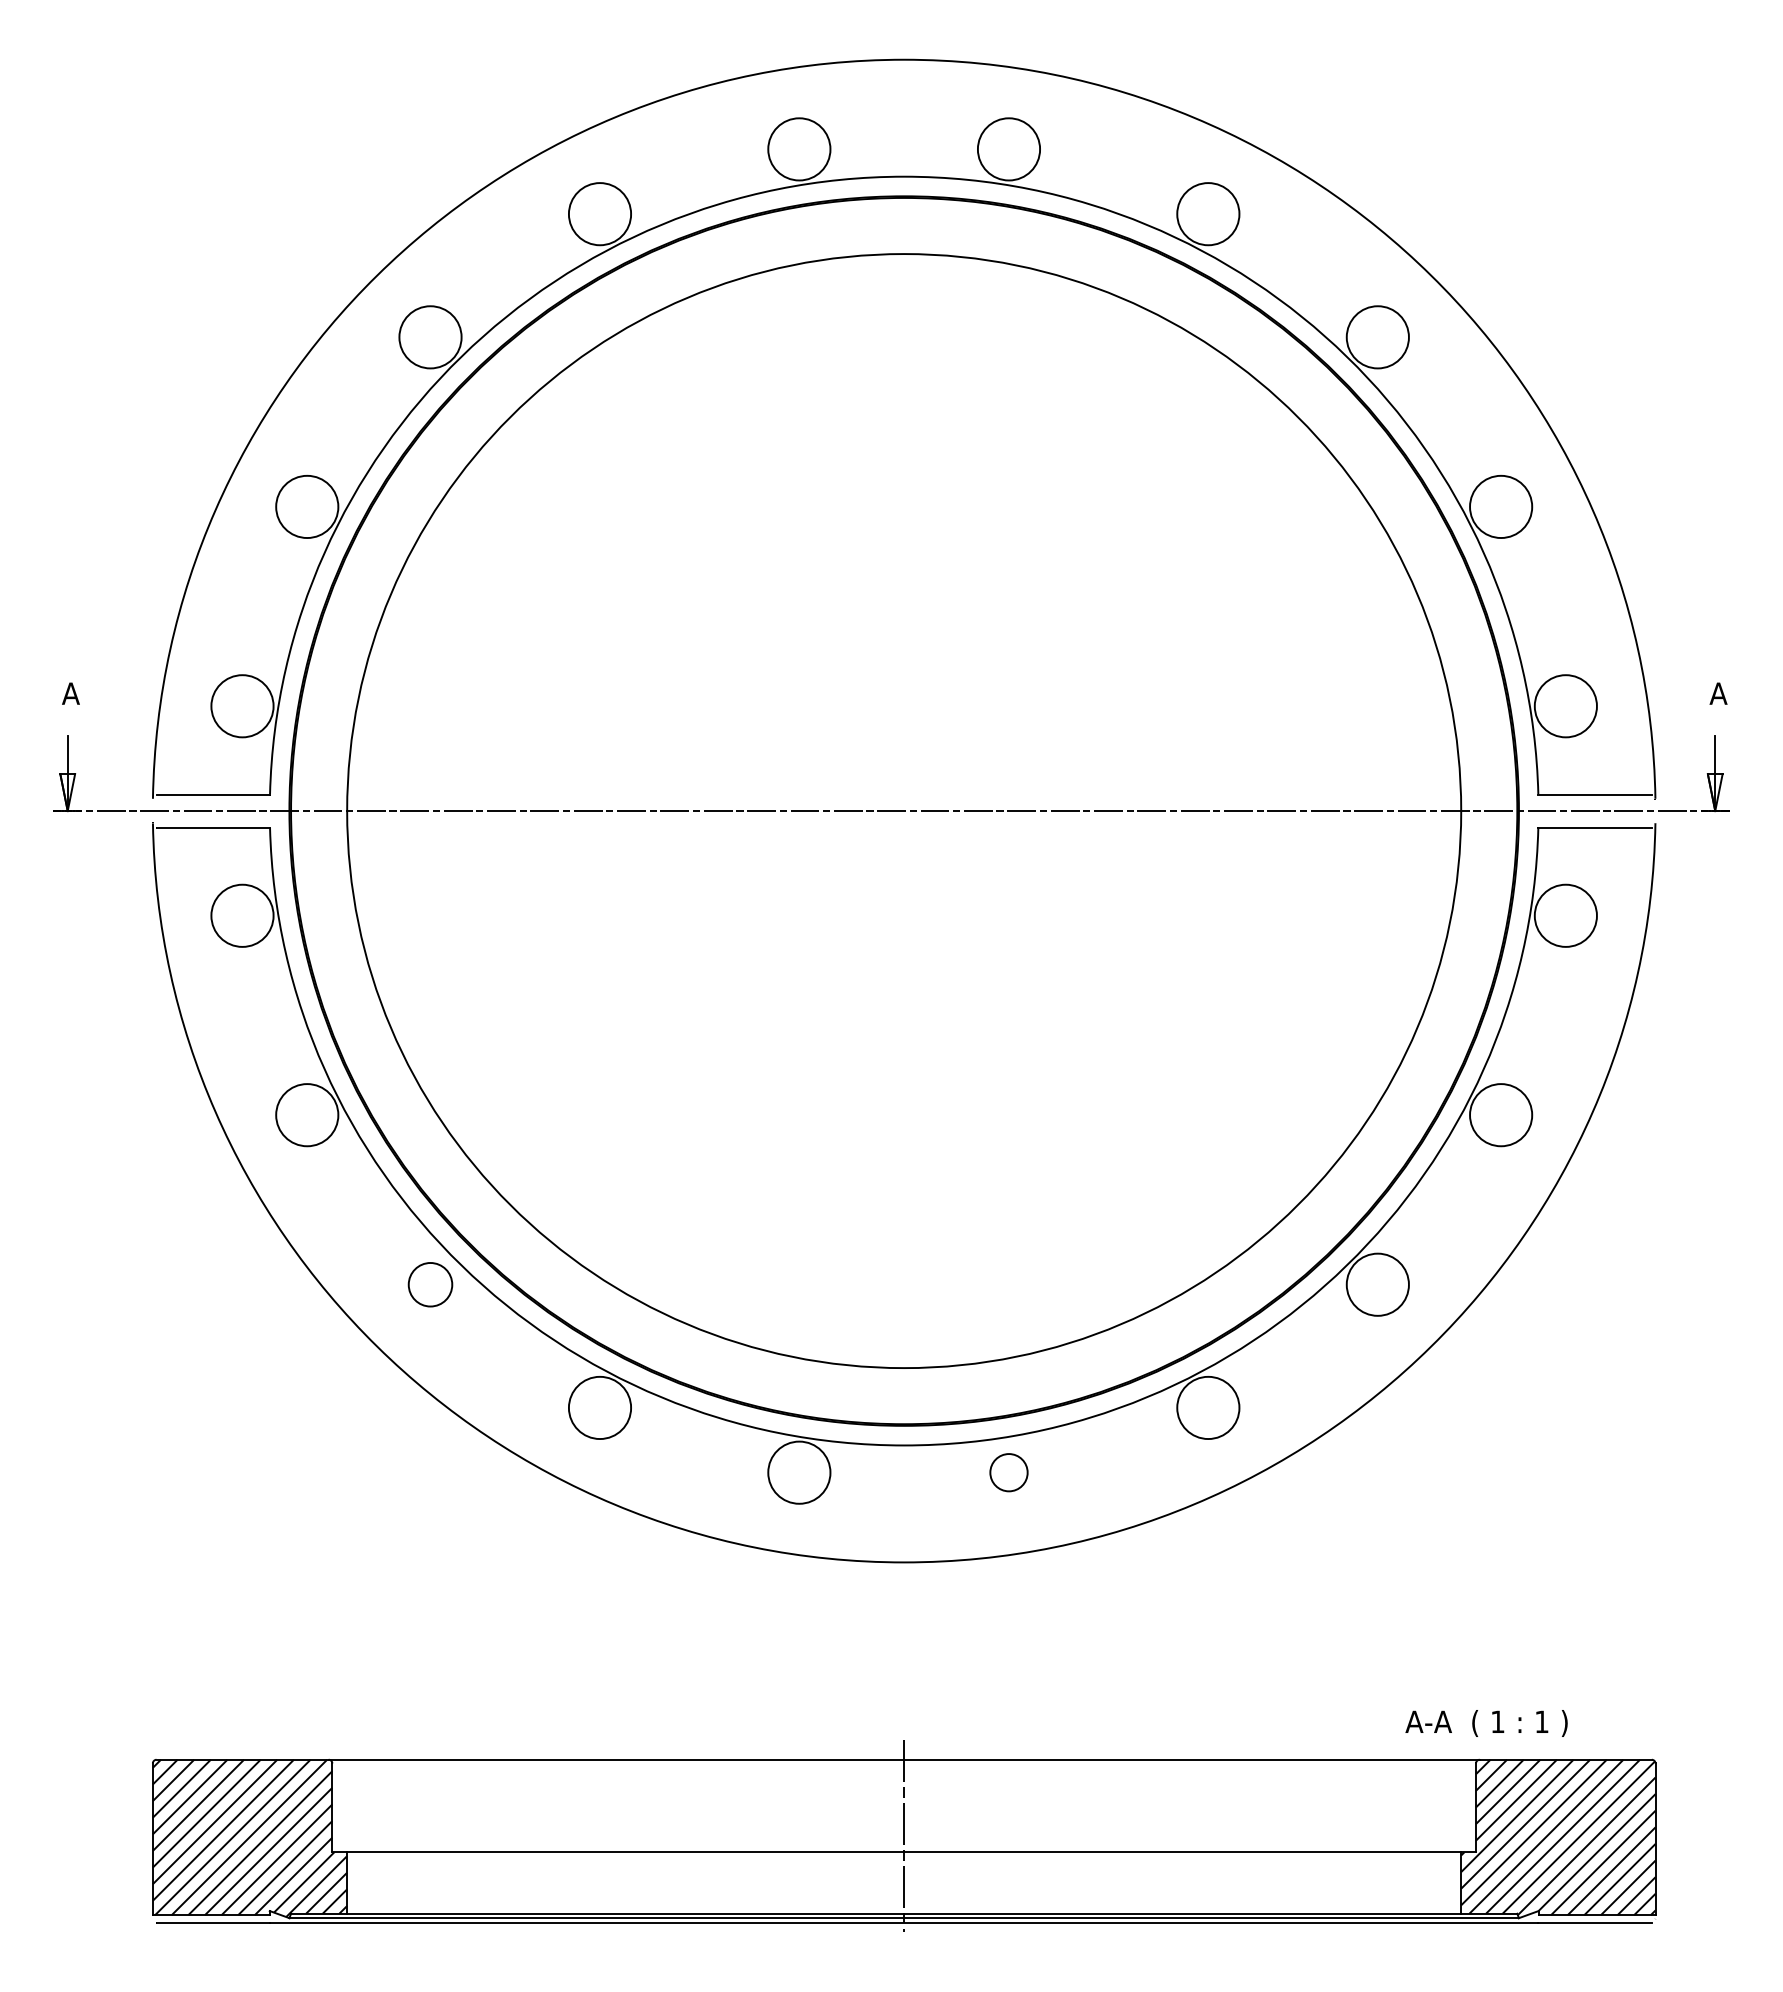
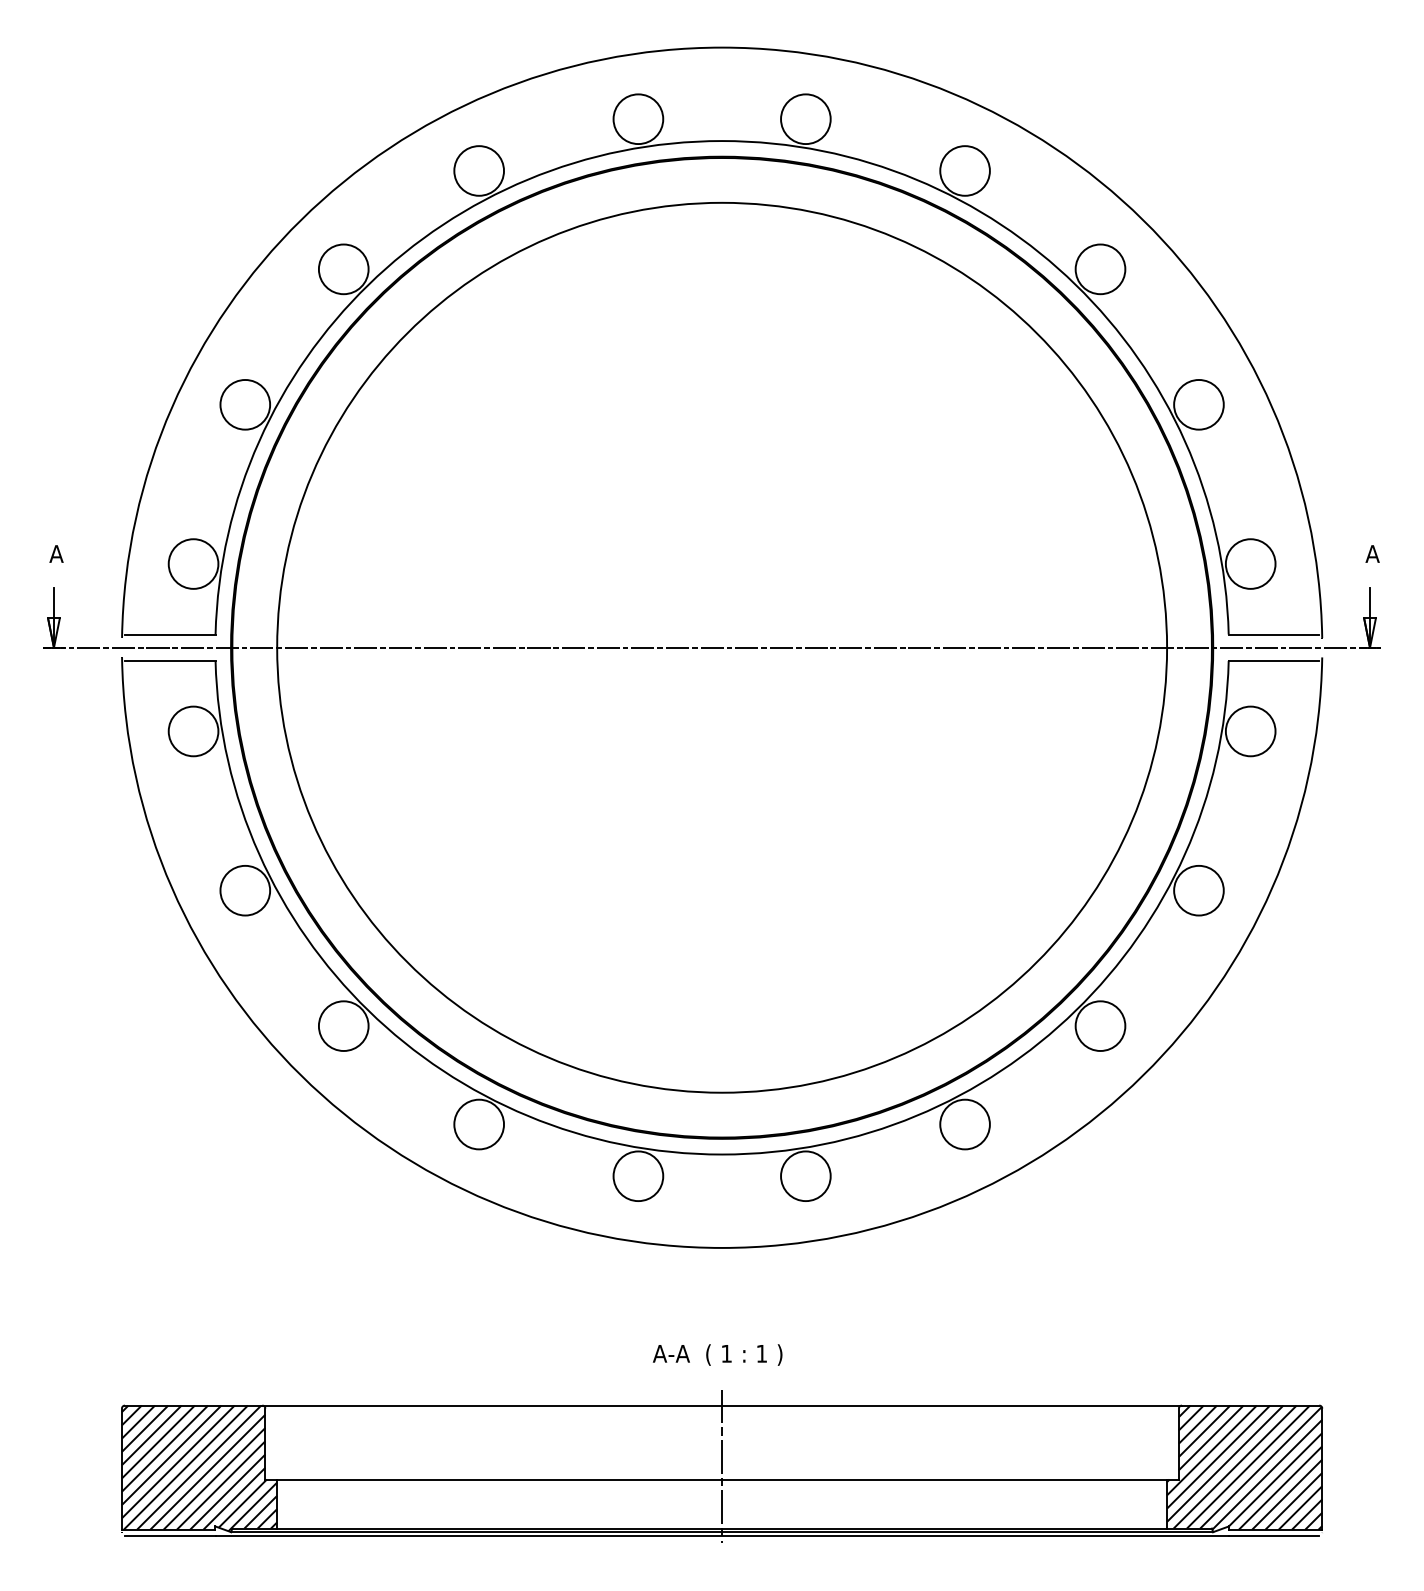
circle: (430, 1284) -> (343, 1025), size x1.43
circle: (1008, 1472) -> (805, 1176), size x1.67
text: (1486, 1723) -> (717, 1355), moved

